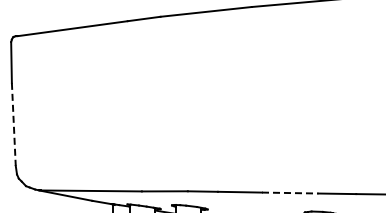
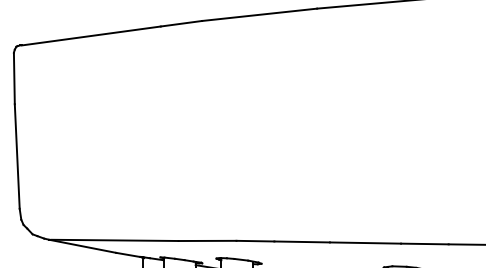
line: (13, 124) -> (16, 156), dashed -> solid
line: (290, 193) -> (365, 243), dashed -> solid

